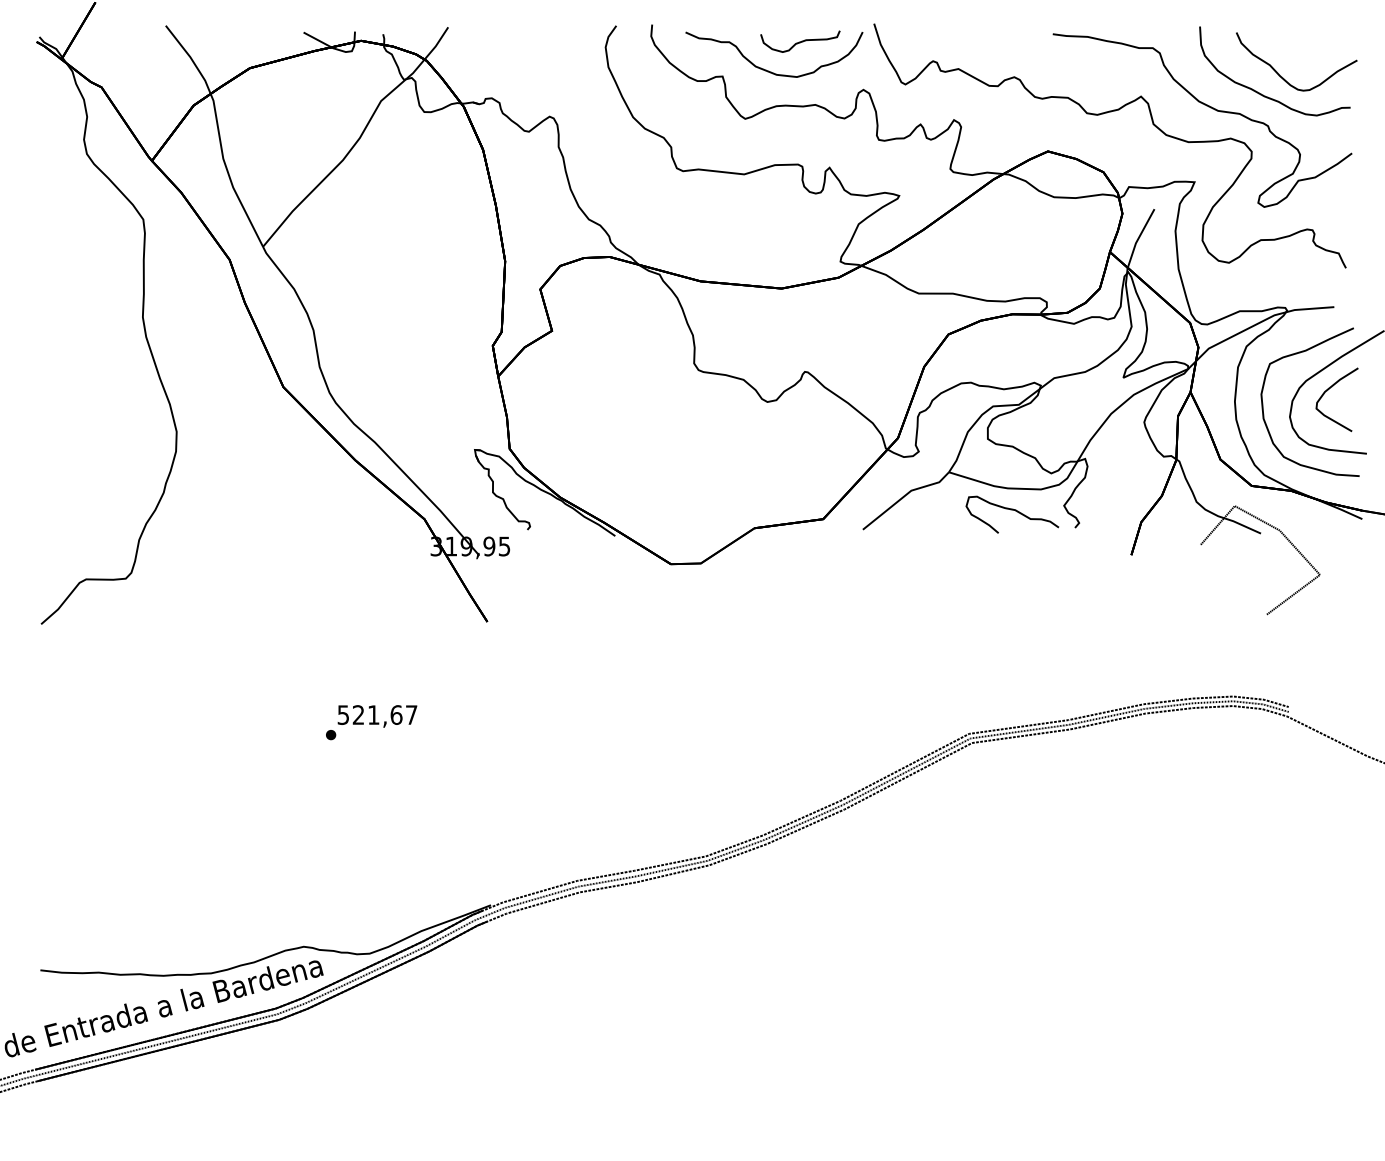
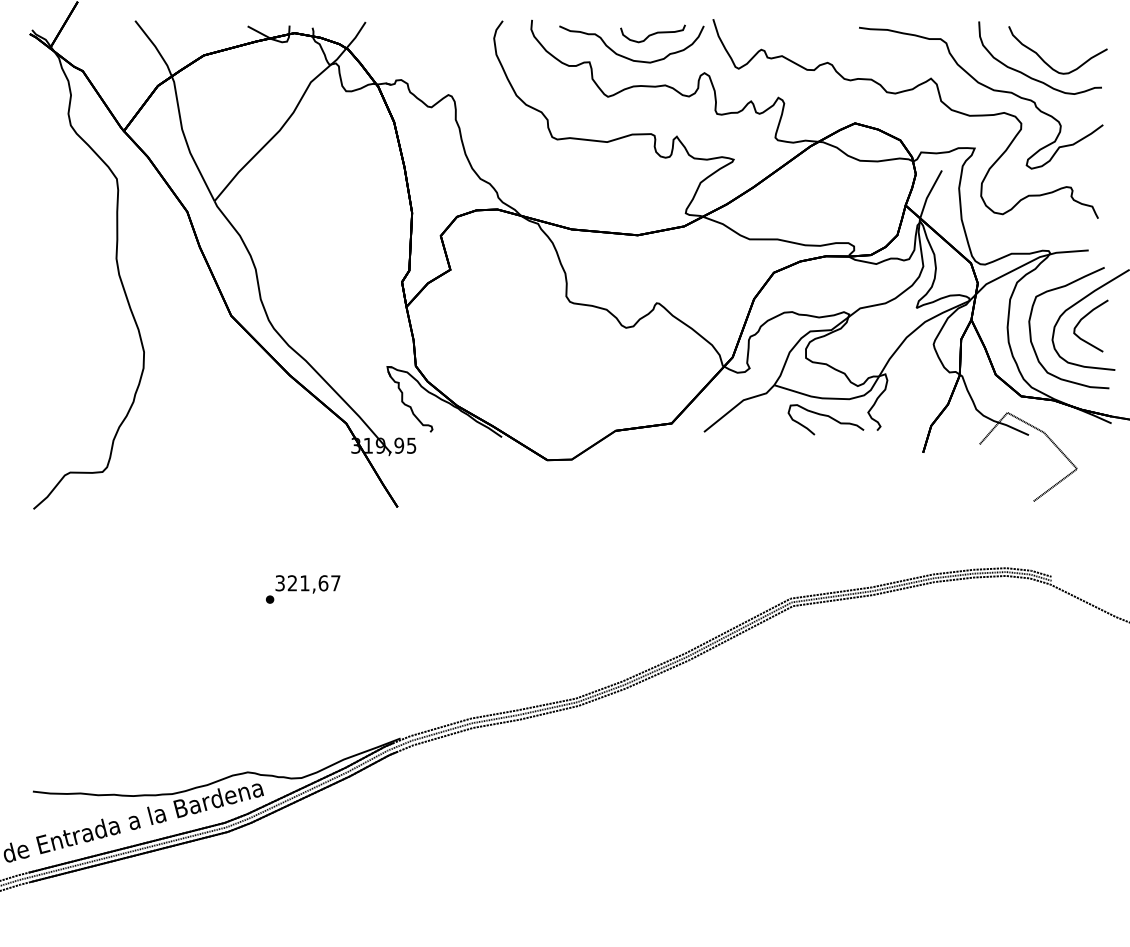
text: (343, 714) -> (280, 582), 521,67 -> 321,67

